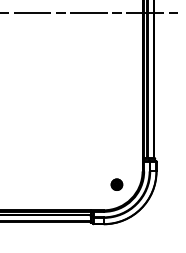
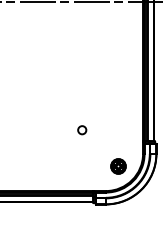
circle: (79, 146) -> (82, 129), added
part: (116, 184) -> (118, 166), size x1.43

